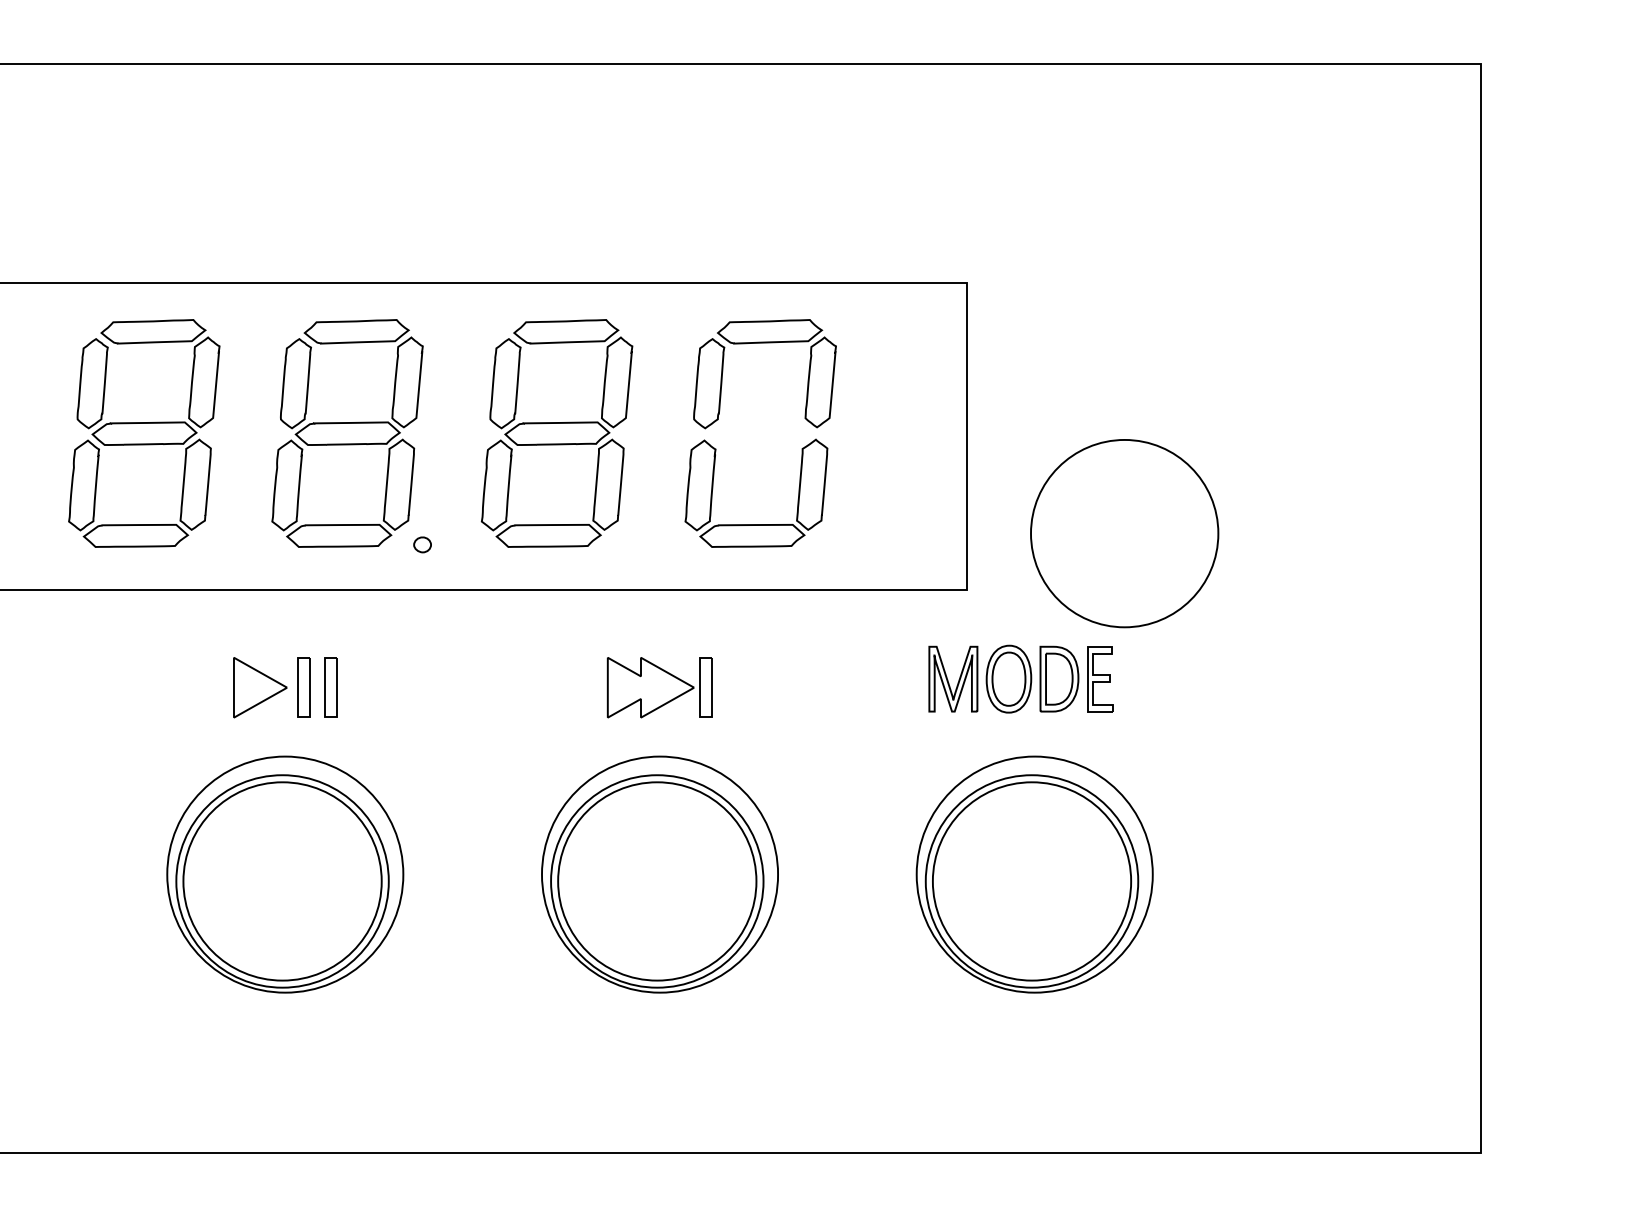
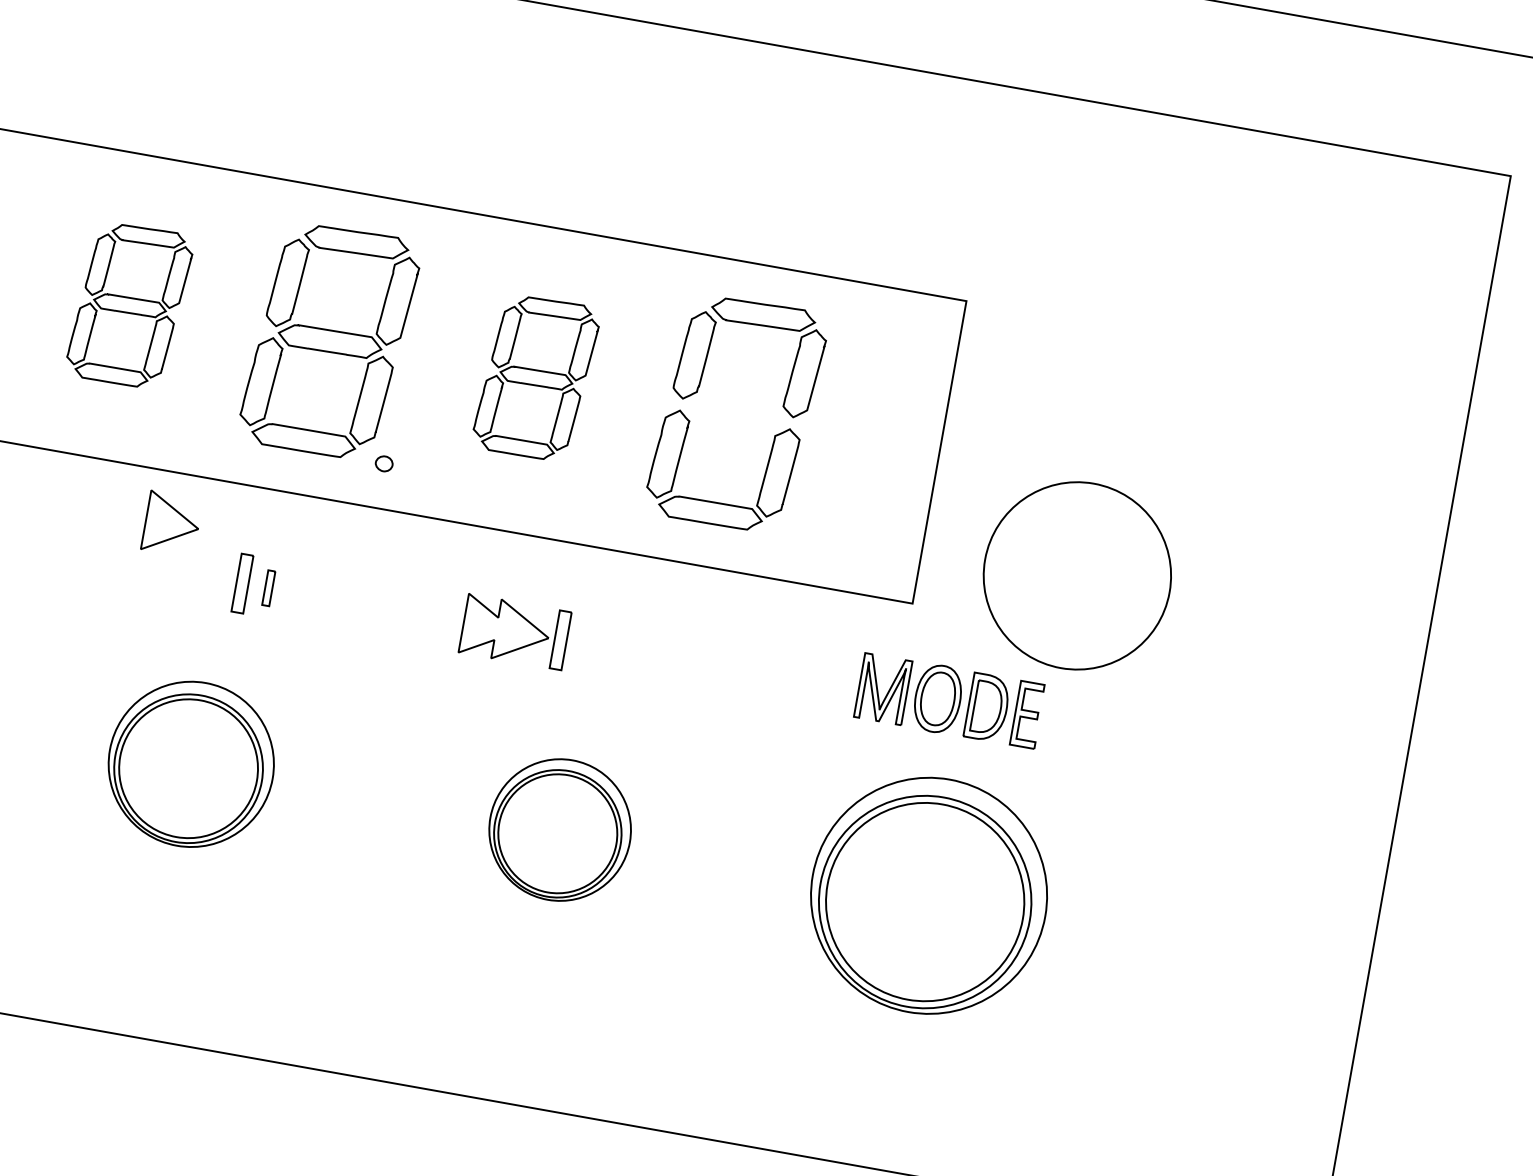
part: (144, 433) -> (129, 305), size x0.7
part: (557, 433) -> (536, 377), size x0.7
part: (260, 687) -> (172, 524), moved
part: (330, 687) -> (268, 588), size x0.6
part: (659, 687) -> (514, 631), moved
part: (285, 874) -> (191, 764), size x0.7
part: (659, 874) -> (559, 829), size x0.6

